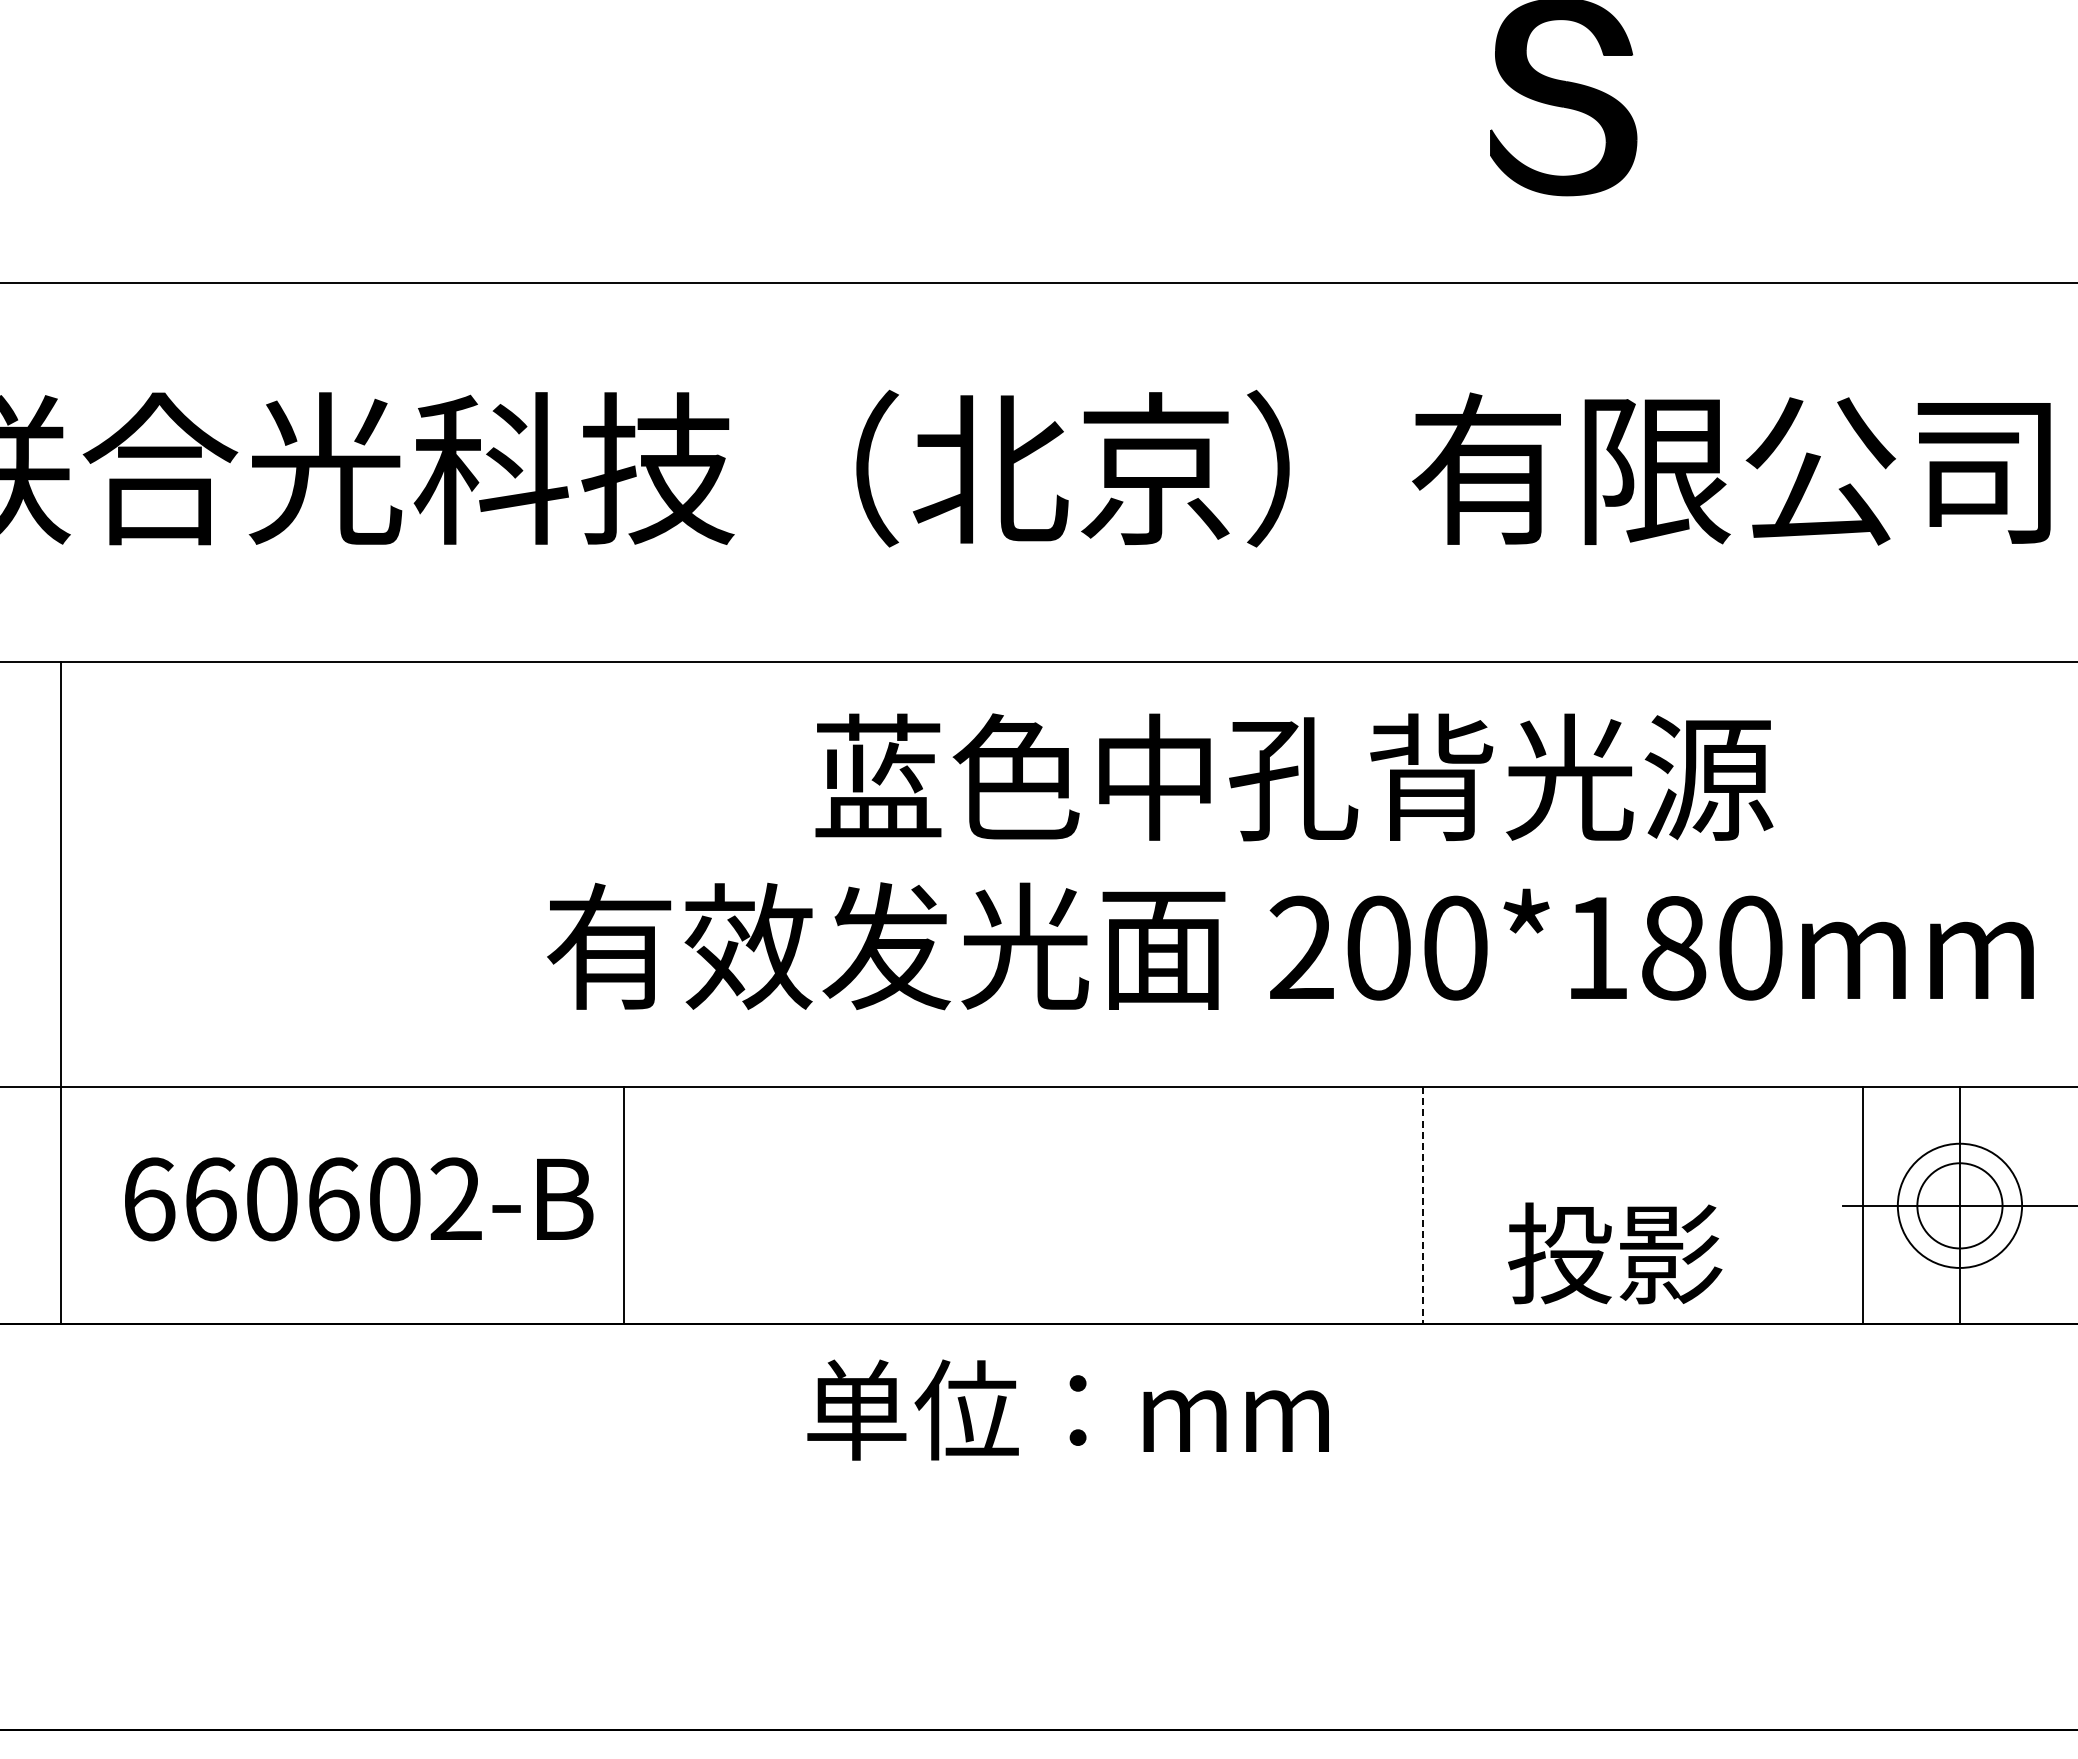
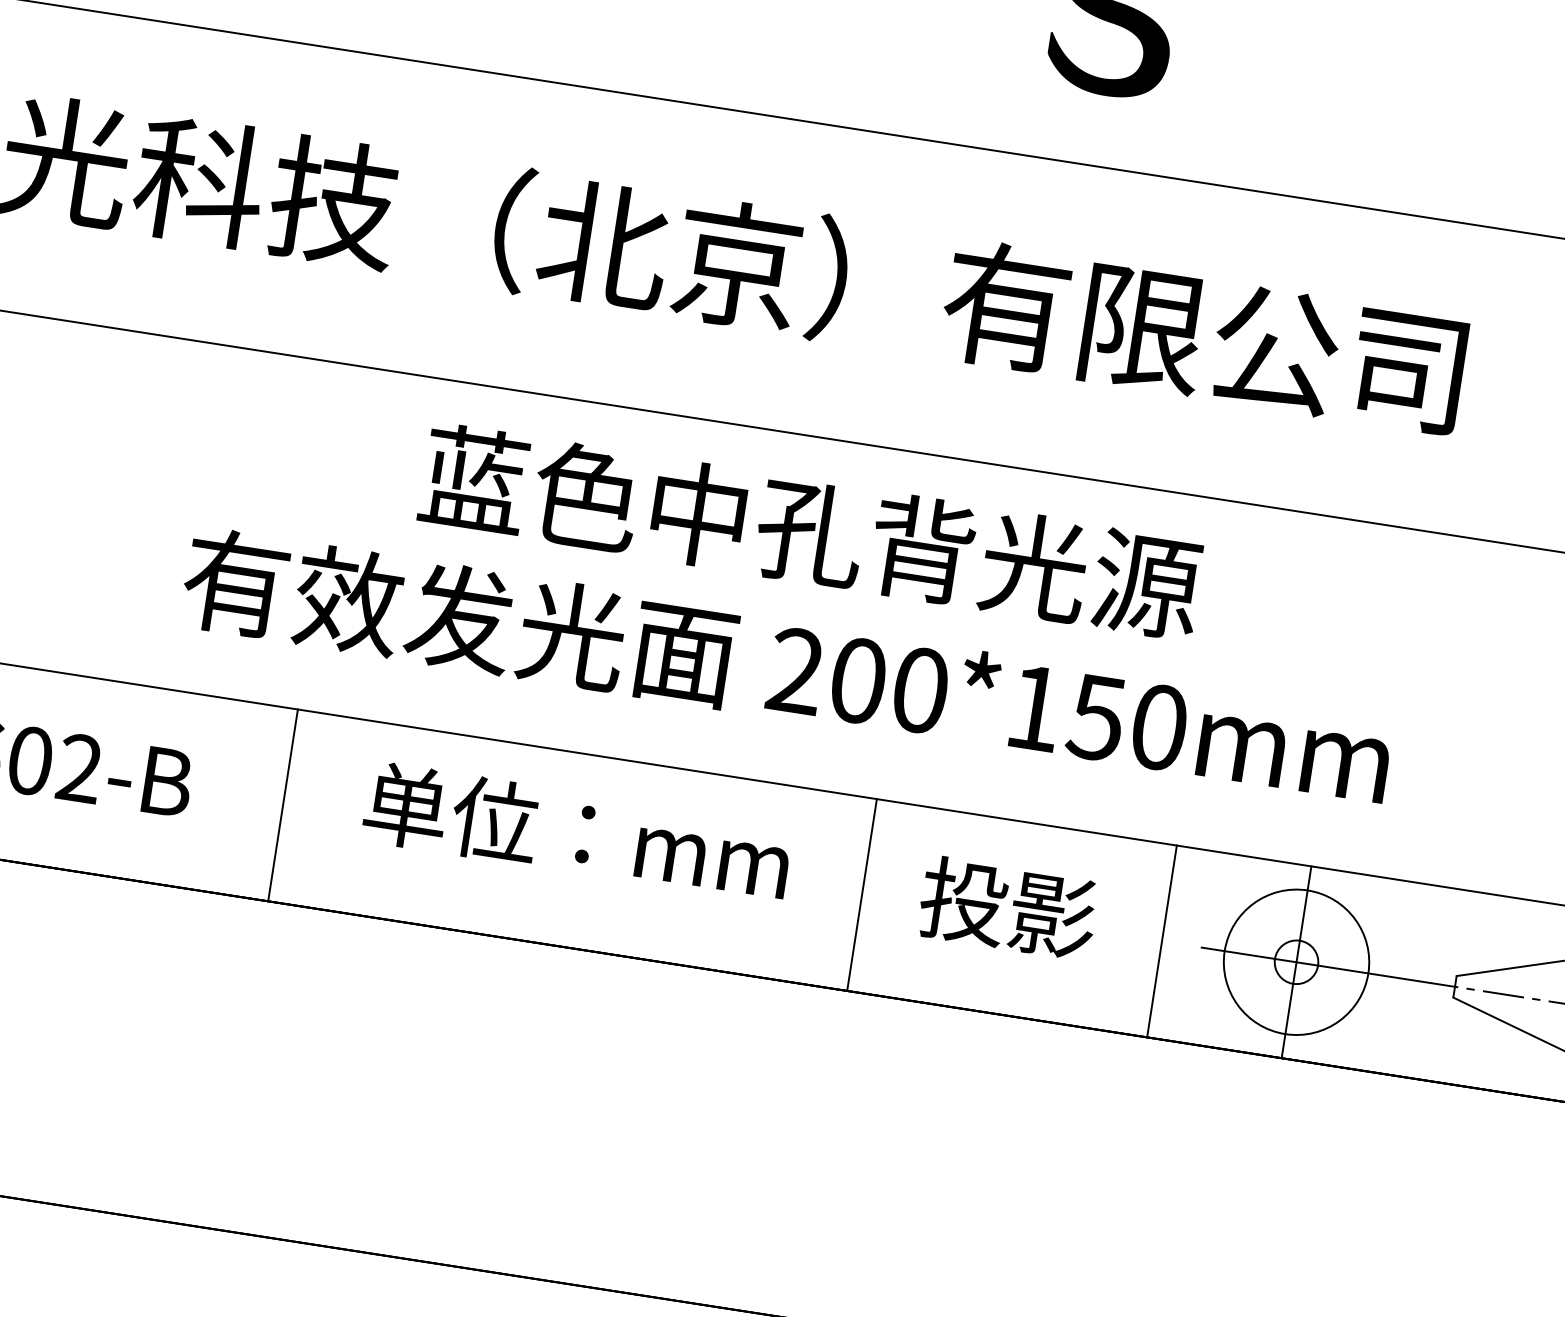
text: (1672, 948) -> (1096, 717), 200*180mm -> 200*150mm
line: (624, 1205) -> (283, 805), moved
line: (1862, 1205) -> (1161, 941), moved
circle: (1959, 1205) -> (1296, 961), size x0.62
circle: (1959, 1205) -> (1296, 961), size x1.43
line: (1423, 1206) -> (862, 895), dashed -> solid
text: (1615, 1253) -> (1008, 908), moved
text: (1067, 1409) -> (576, 832), moved

